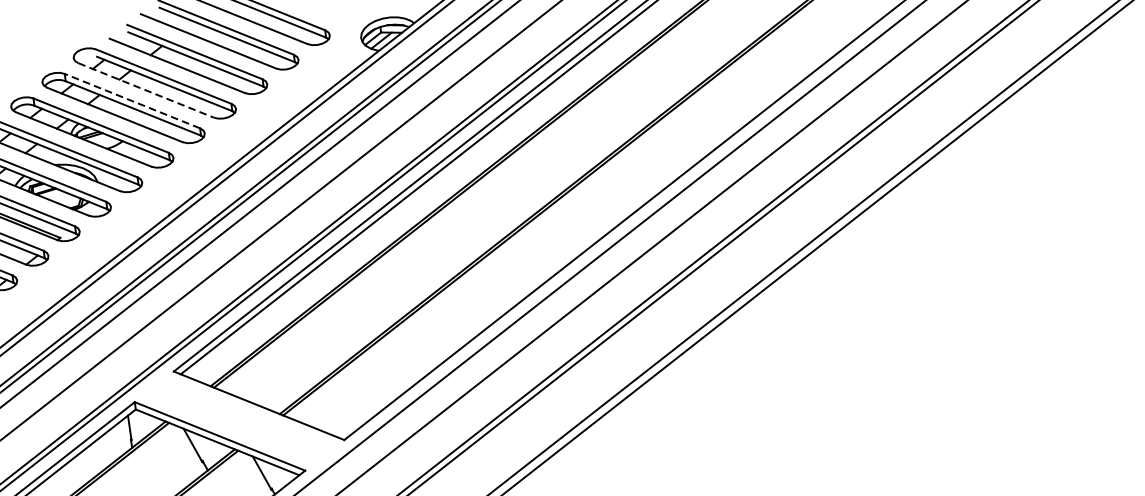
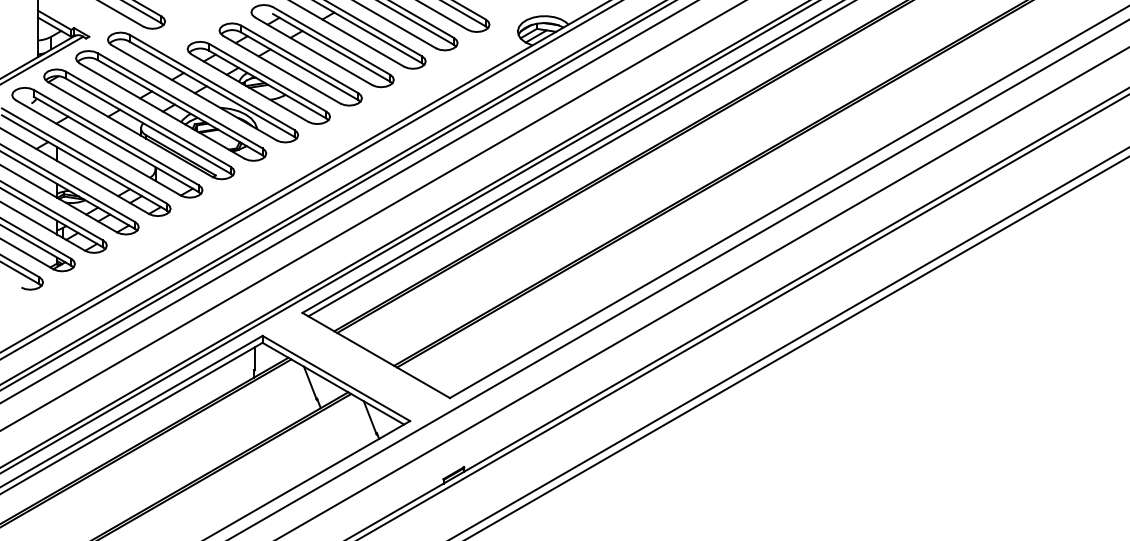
line: (145, 90) -> (313, 51), dashed -> solid
line: (132, 101) -> (299, 59), dashed -> solid

